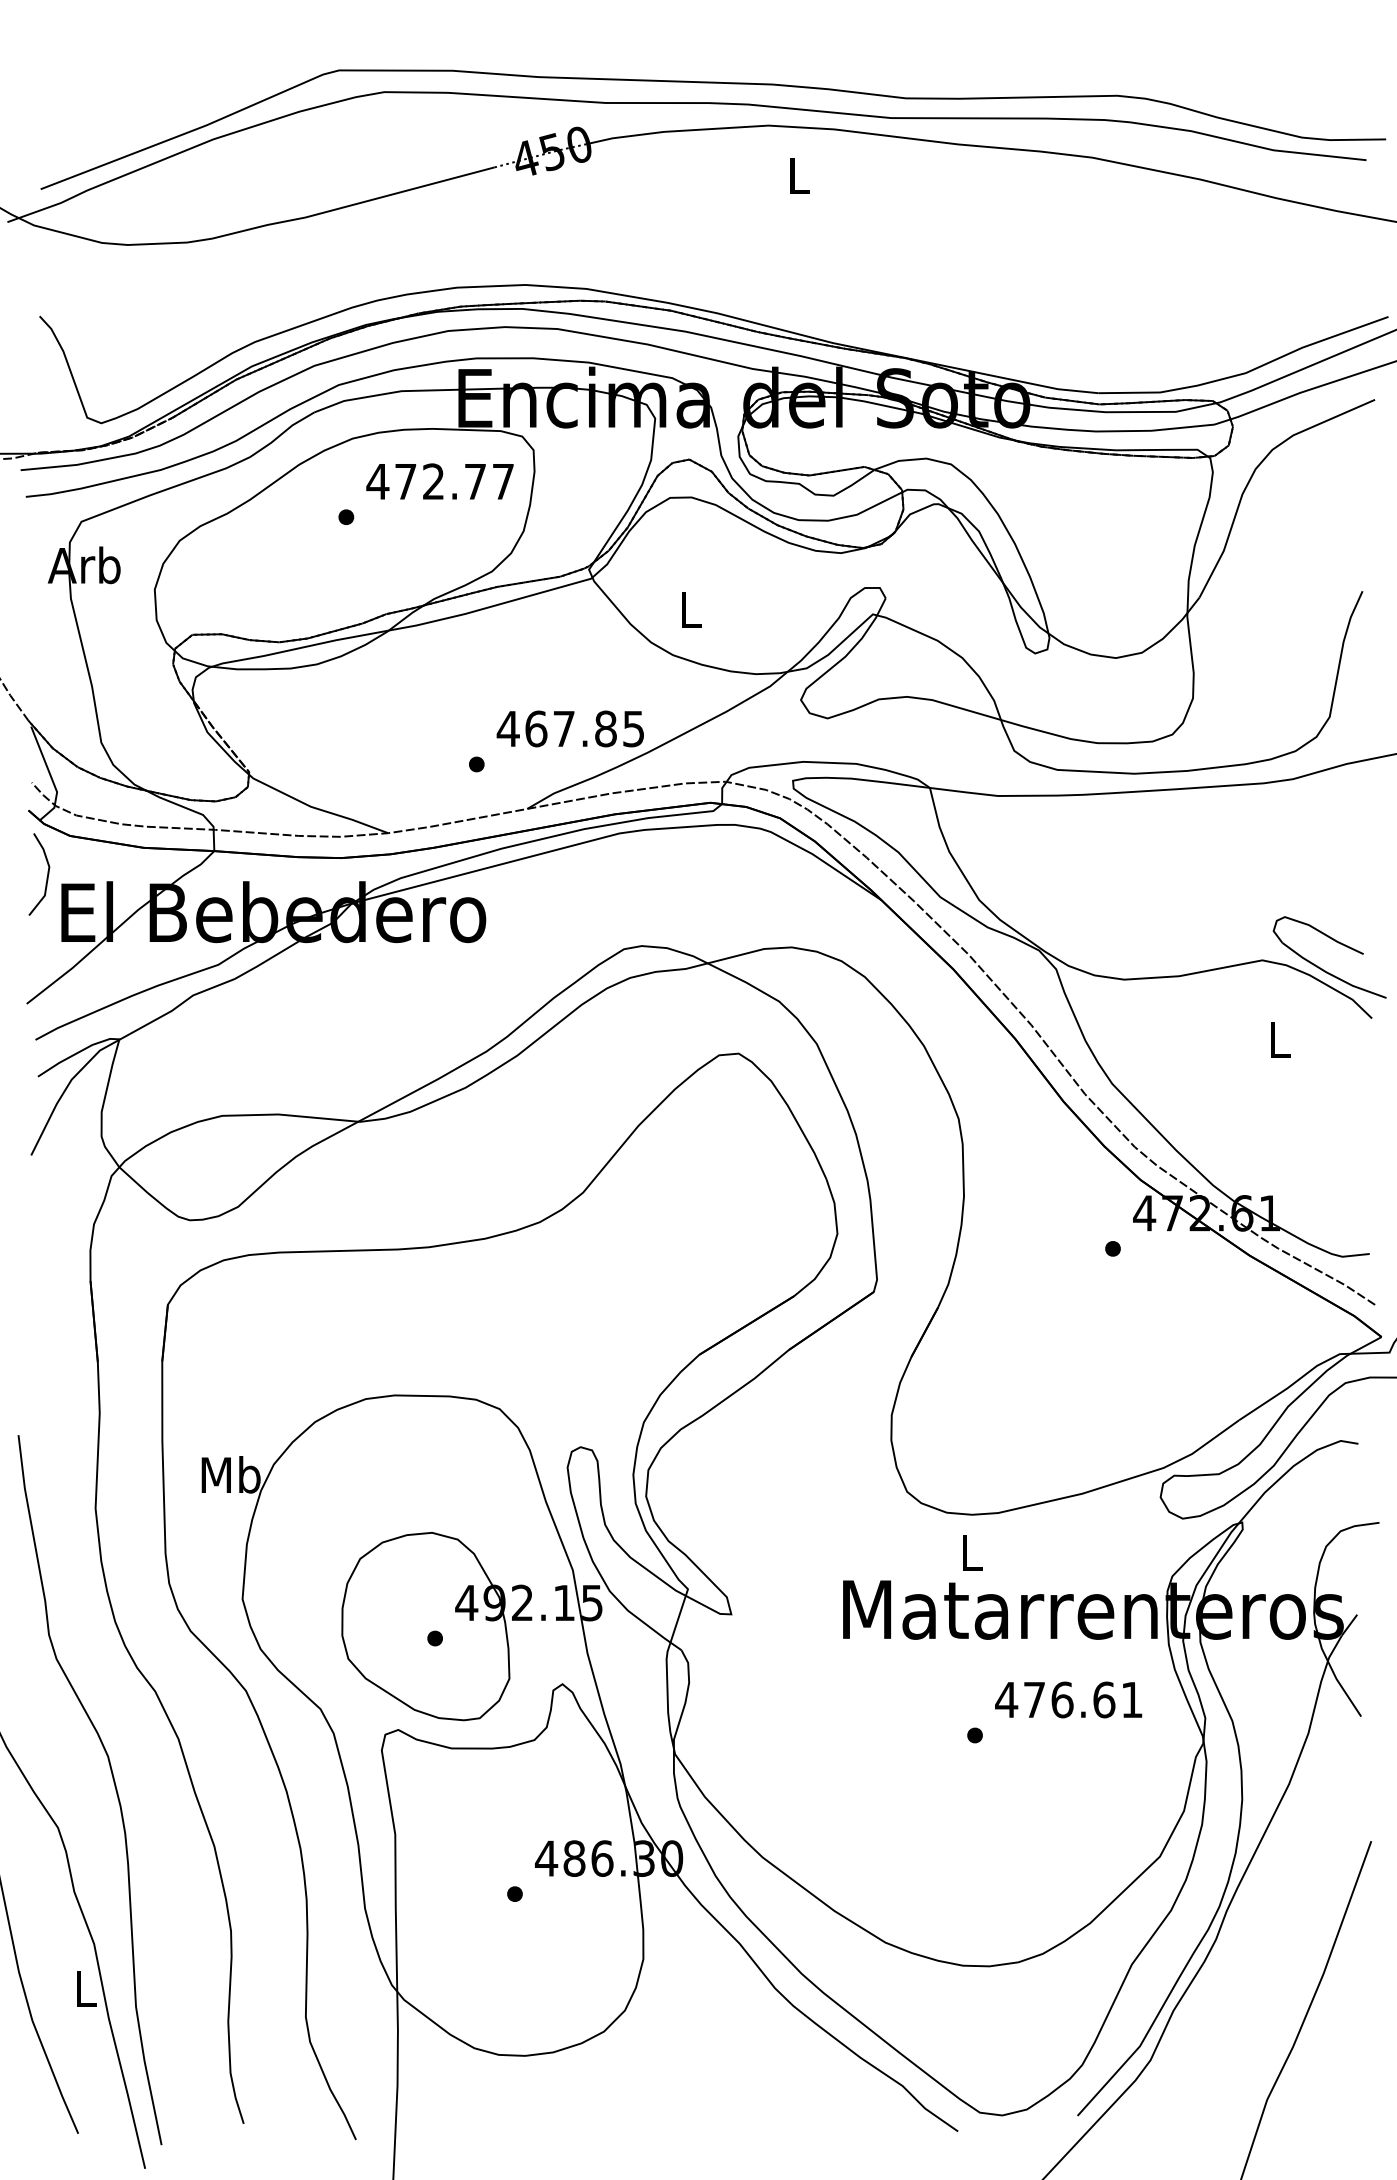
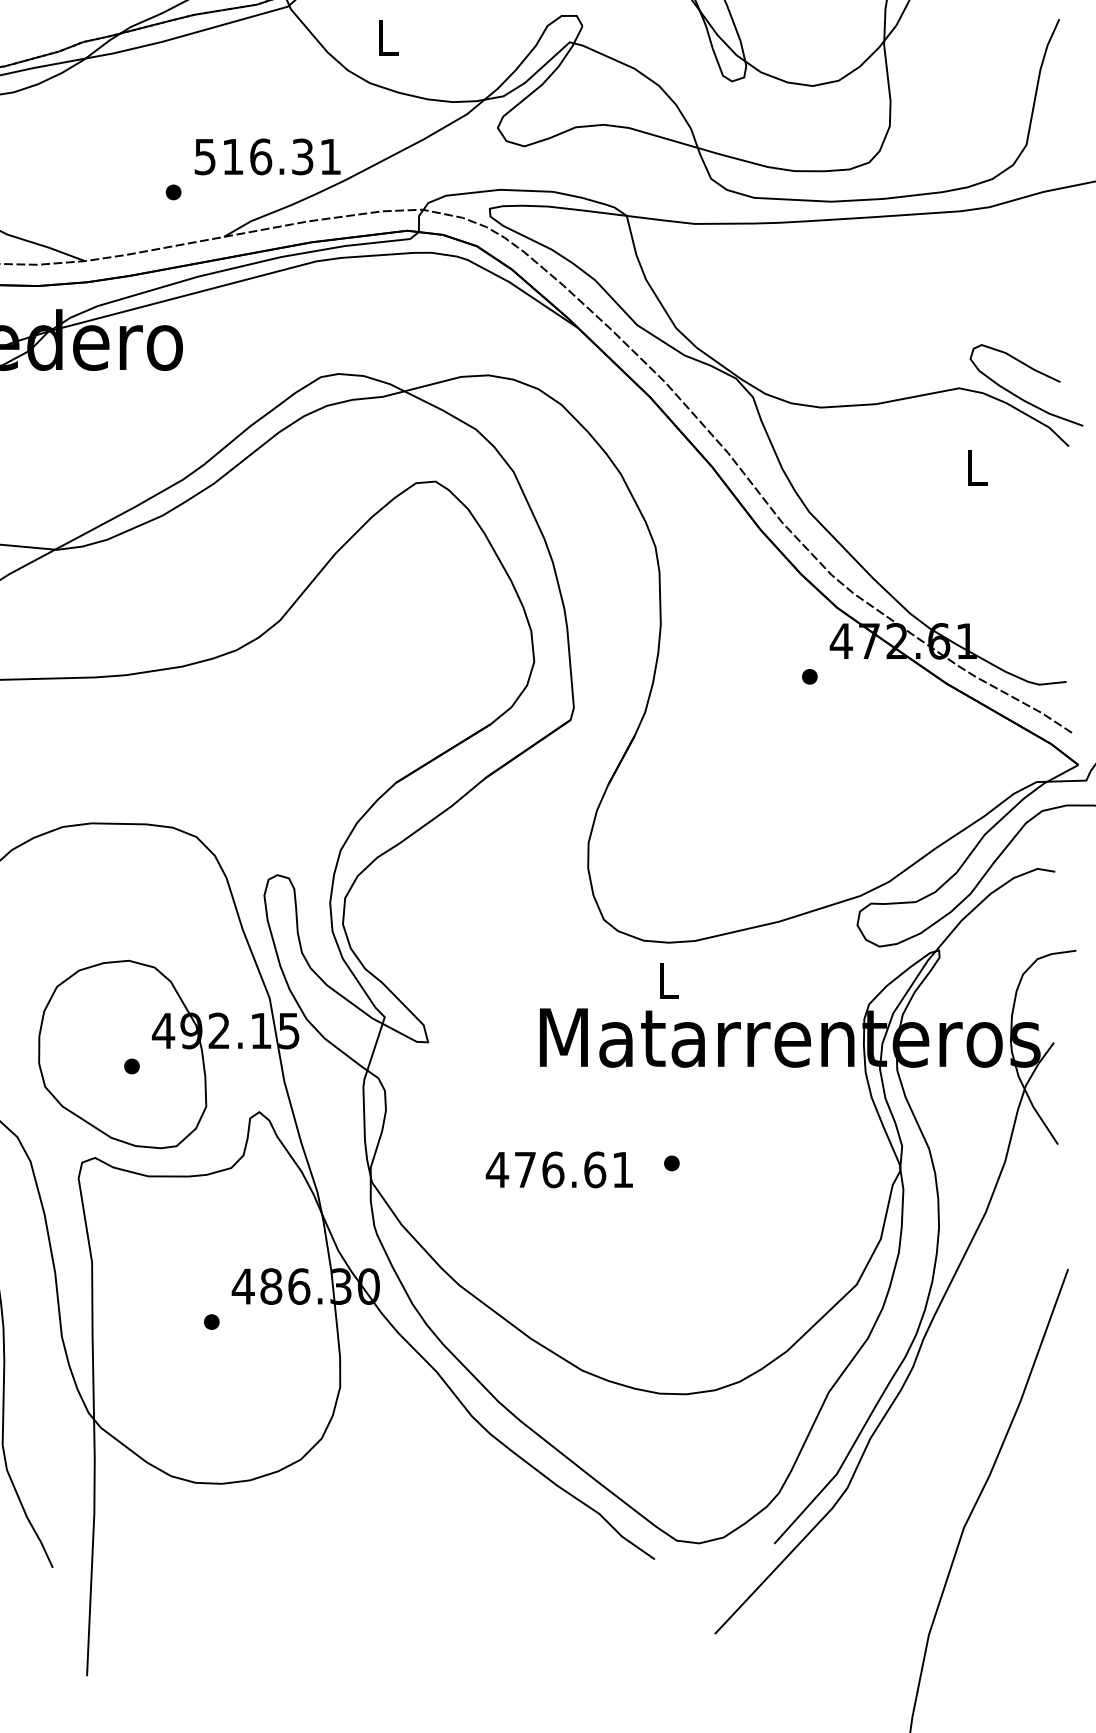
text: (569, 728) -> (266, 156), 467.85 -> 516.31
text: (1068, 1699) -> (559, 1169), moved

